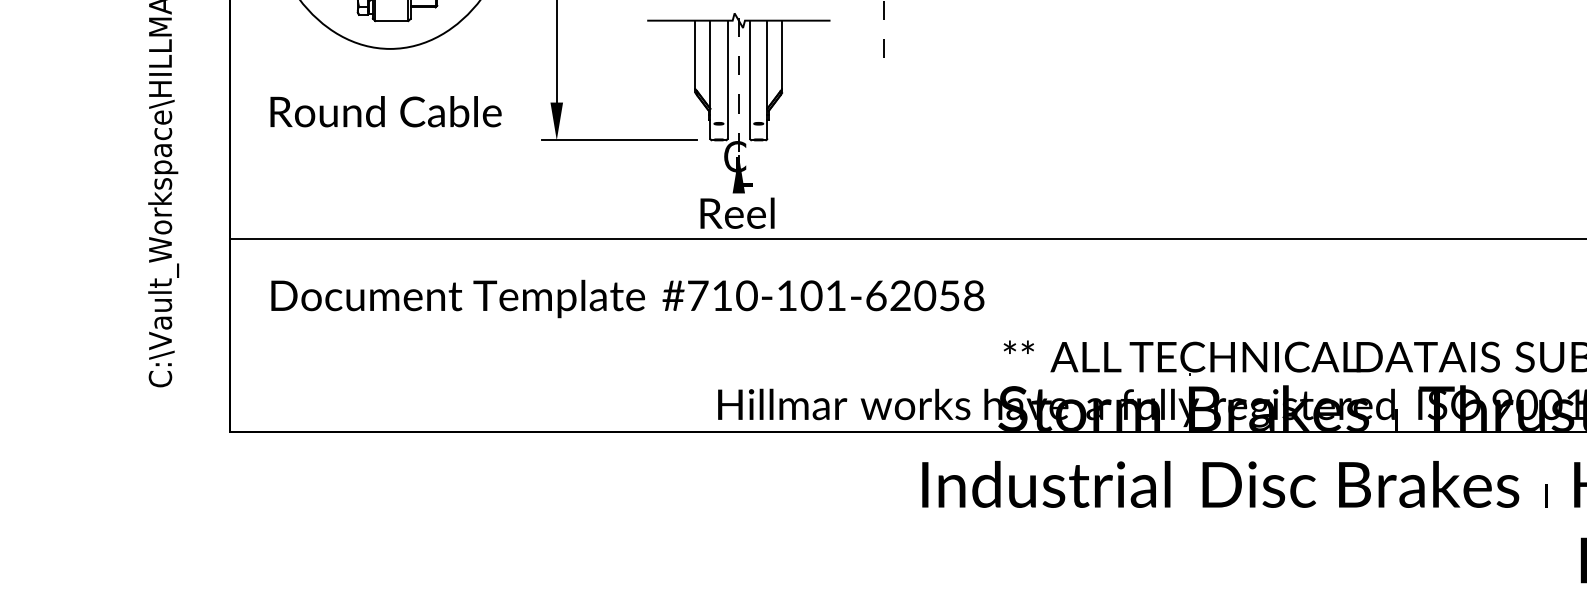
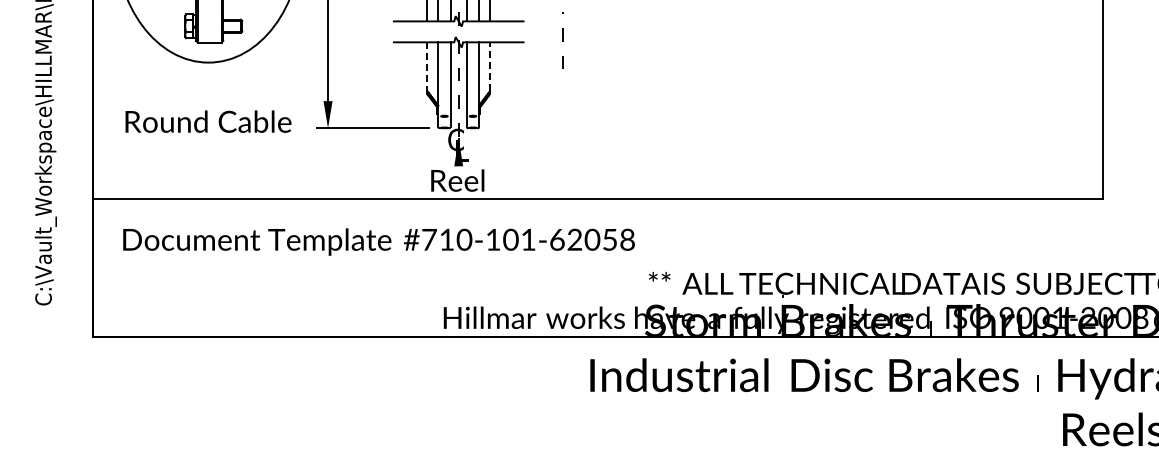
line: (695, 54) -> (427, 66), solid -> dashed
line: (783, 54) -> (490, 66), solid -> dashed
text: (386, 111) -> (208, 121), moved

